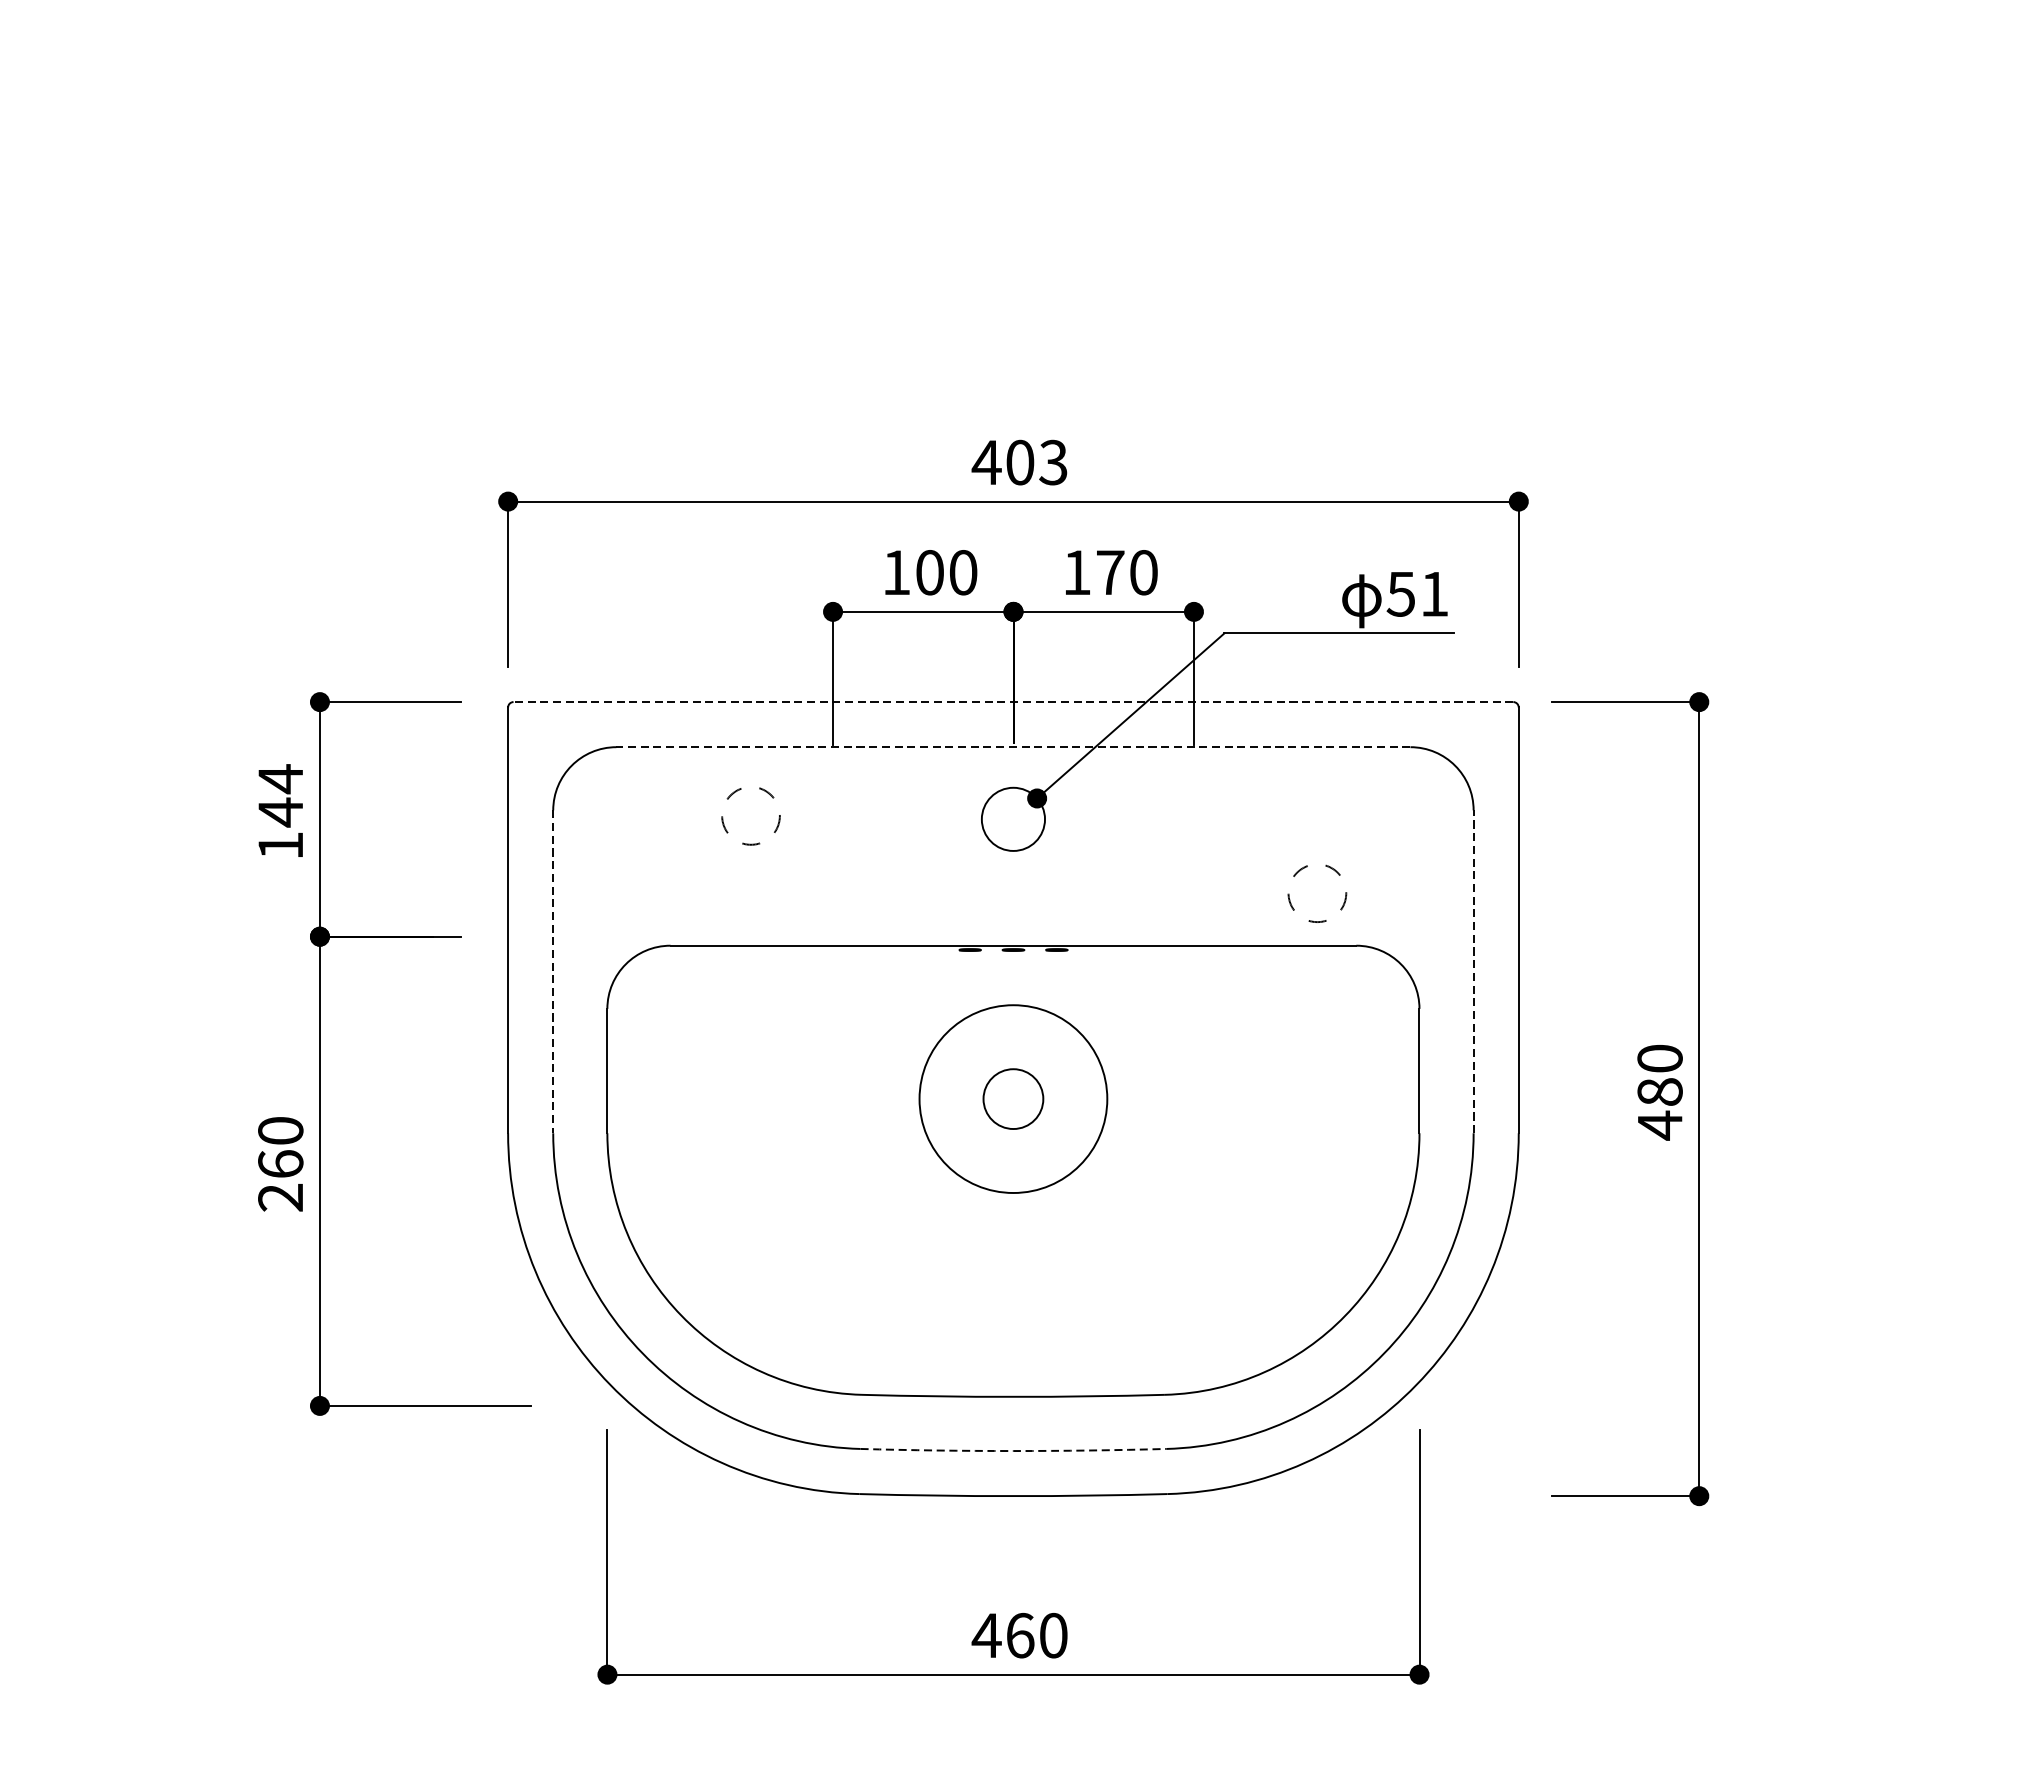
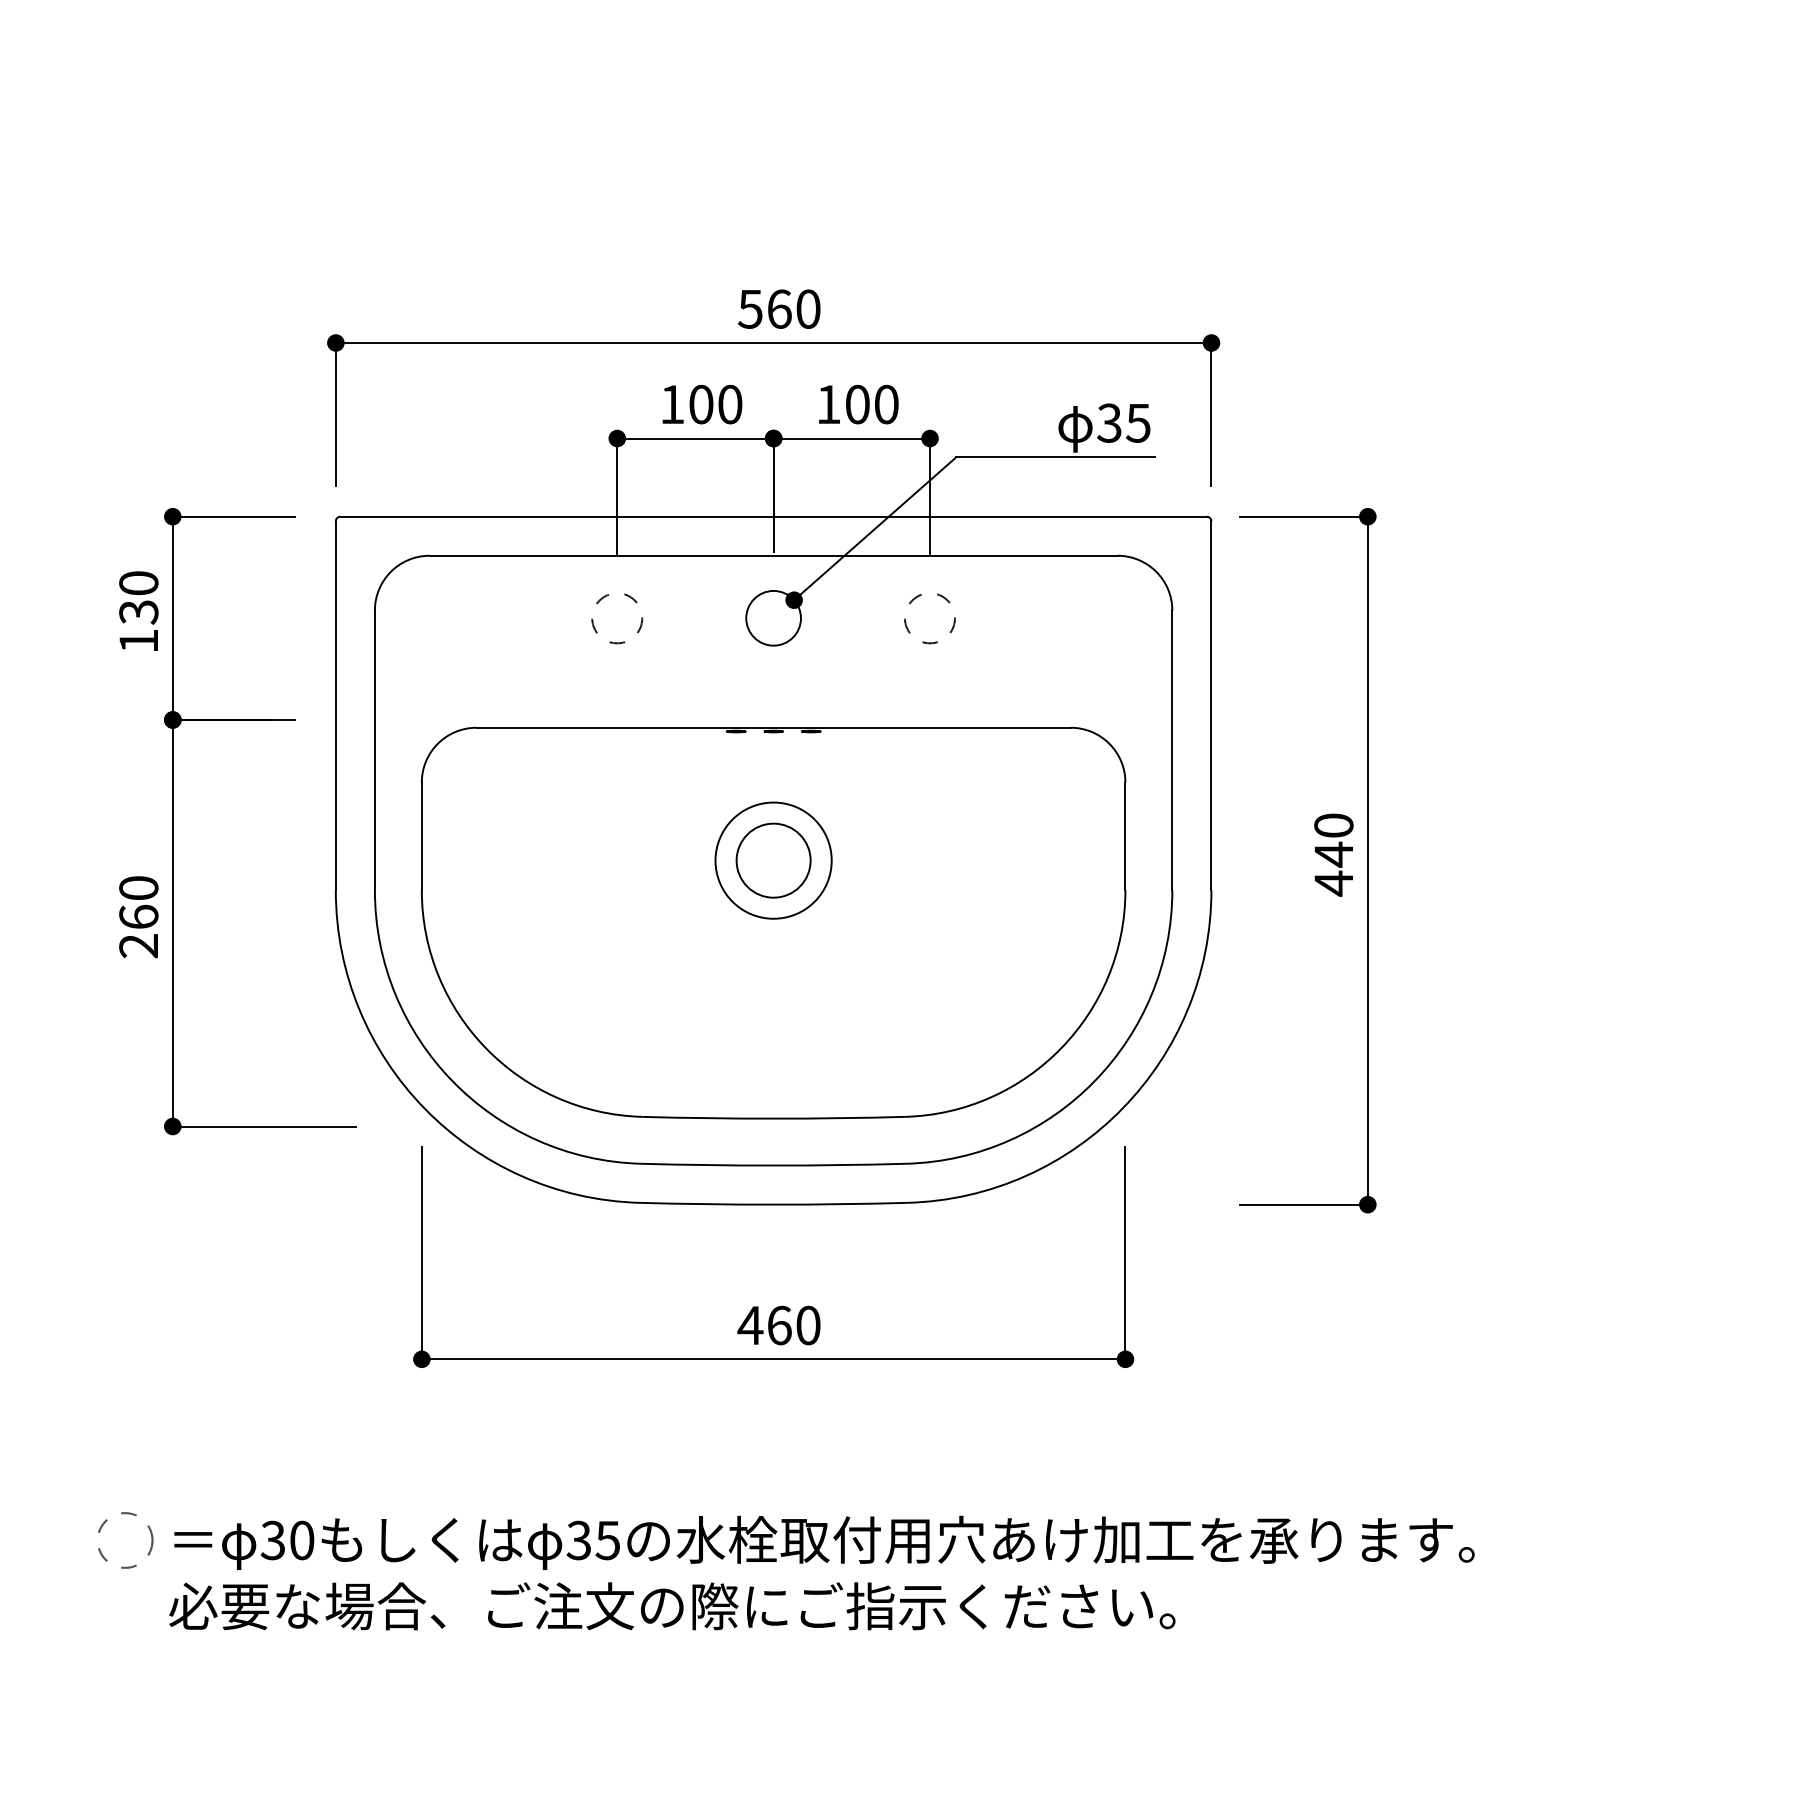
text: (1019, 461) -> (778, 308), 403 -> 560
text: (1110, 572) -> (857, 404), 170 -> 100
text: (1417, 593) -> (1123, 422), 51 -> 35
line: (1013, 701) -> (773, 516), dashed -> solid
line: (1013, 746) -> (773, 555), dashed -> solid
text: (280, 795) -> (138, 597), 144 -> 130
circle: (751, 816) -> (617, 618), moved
circle: (1316, 893) -> (929, 618), moved
line: (552, 971) -> (374, 750), dashed -> solid
line: (1473, 971) -> (1172, 750), dashed -> solid
text: (1659, 1091) -> (1333, 854), 480 -> 440
circle: (1013, 1098) -> (773, 860), size x0.71
circle: (1013, 1098) -> (773, 860), size x1.43
arc: (1013, 1450) -> (773, 1165), dashed -> solid

